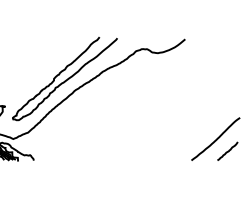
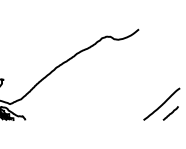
curve: (64, 80) -> (48, 60), removed

